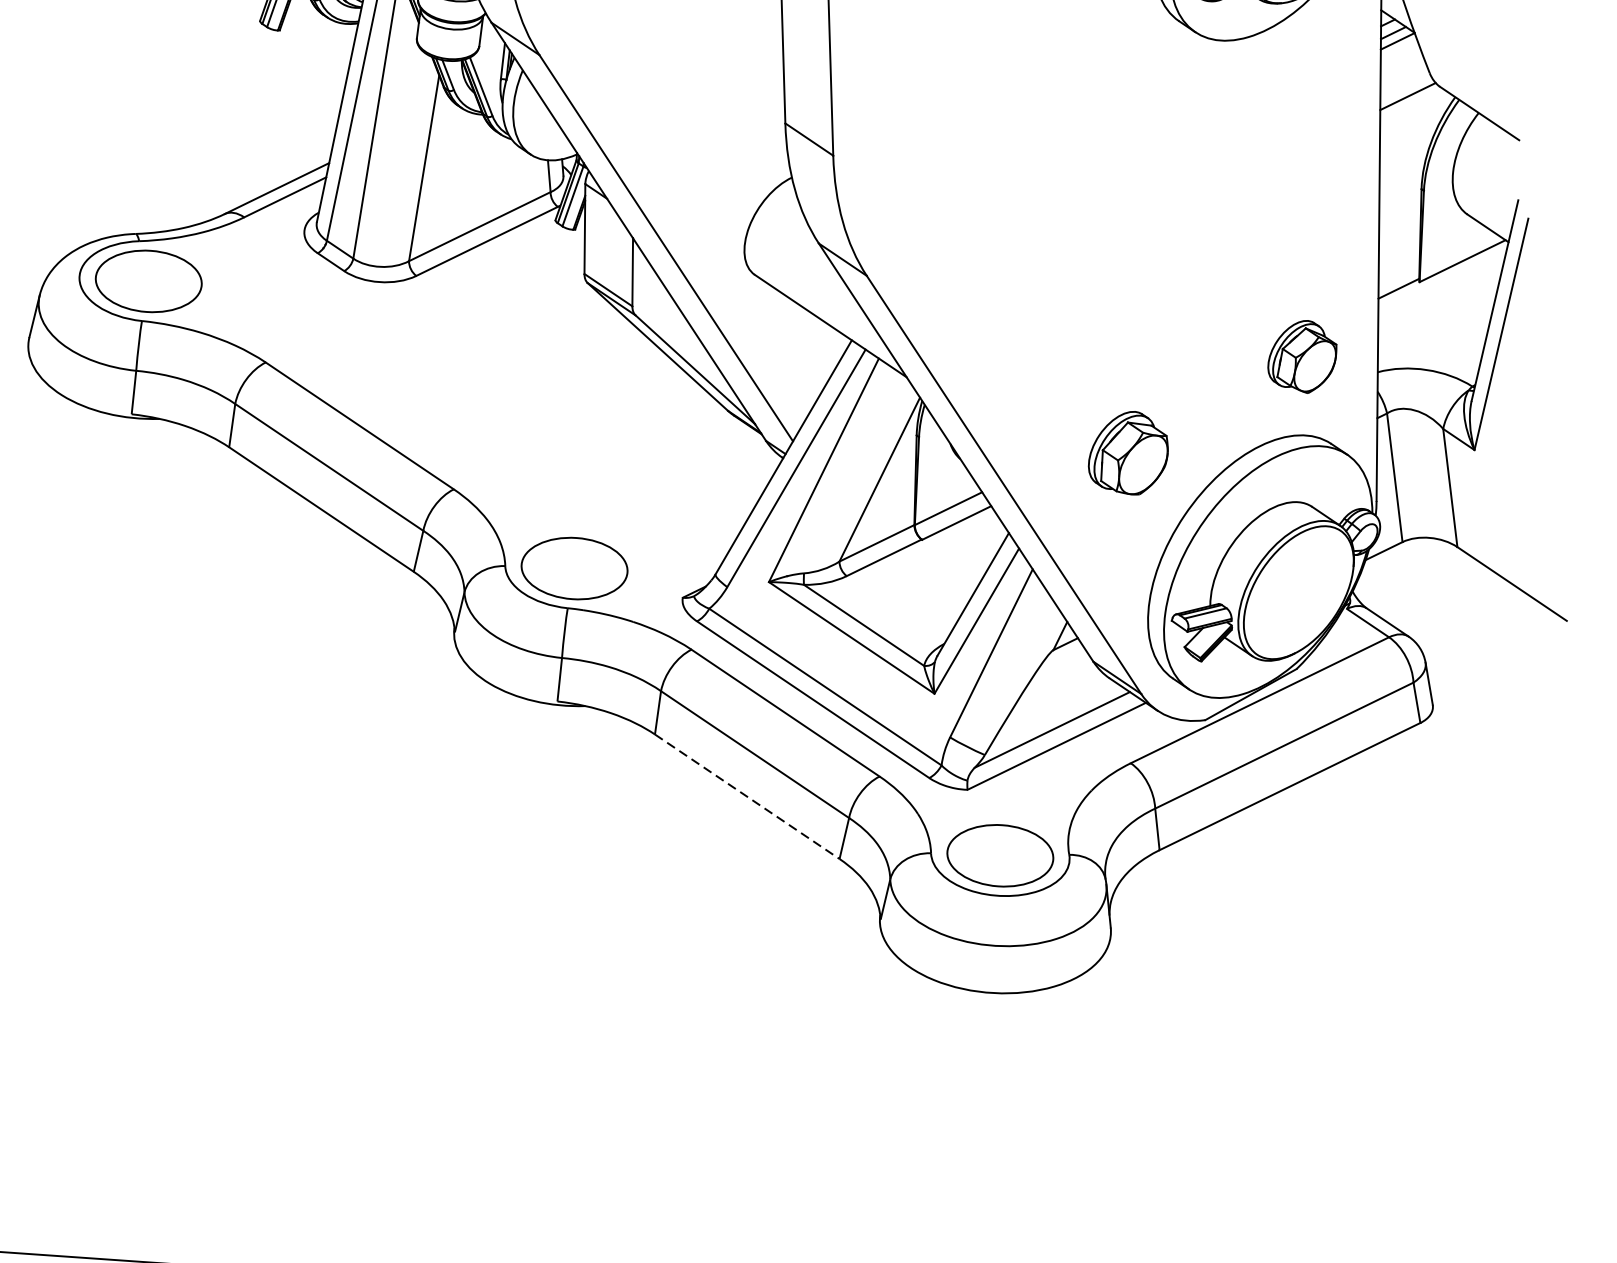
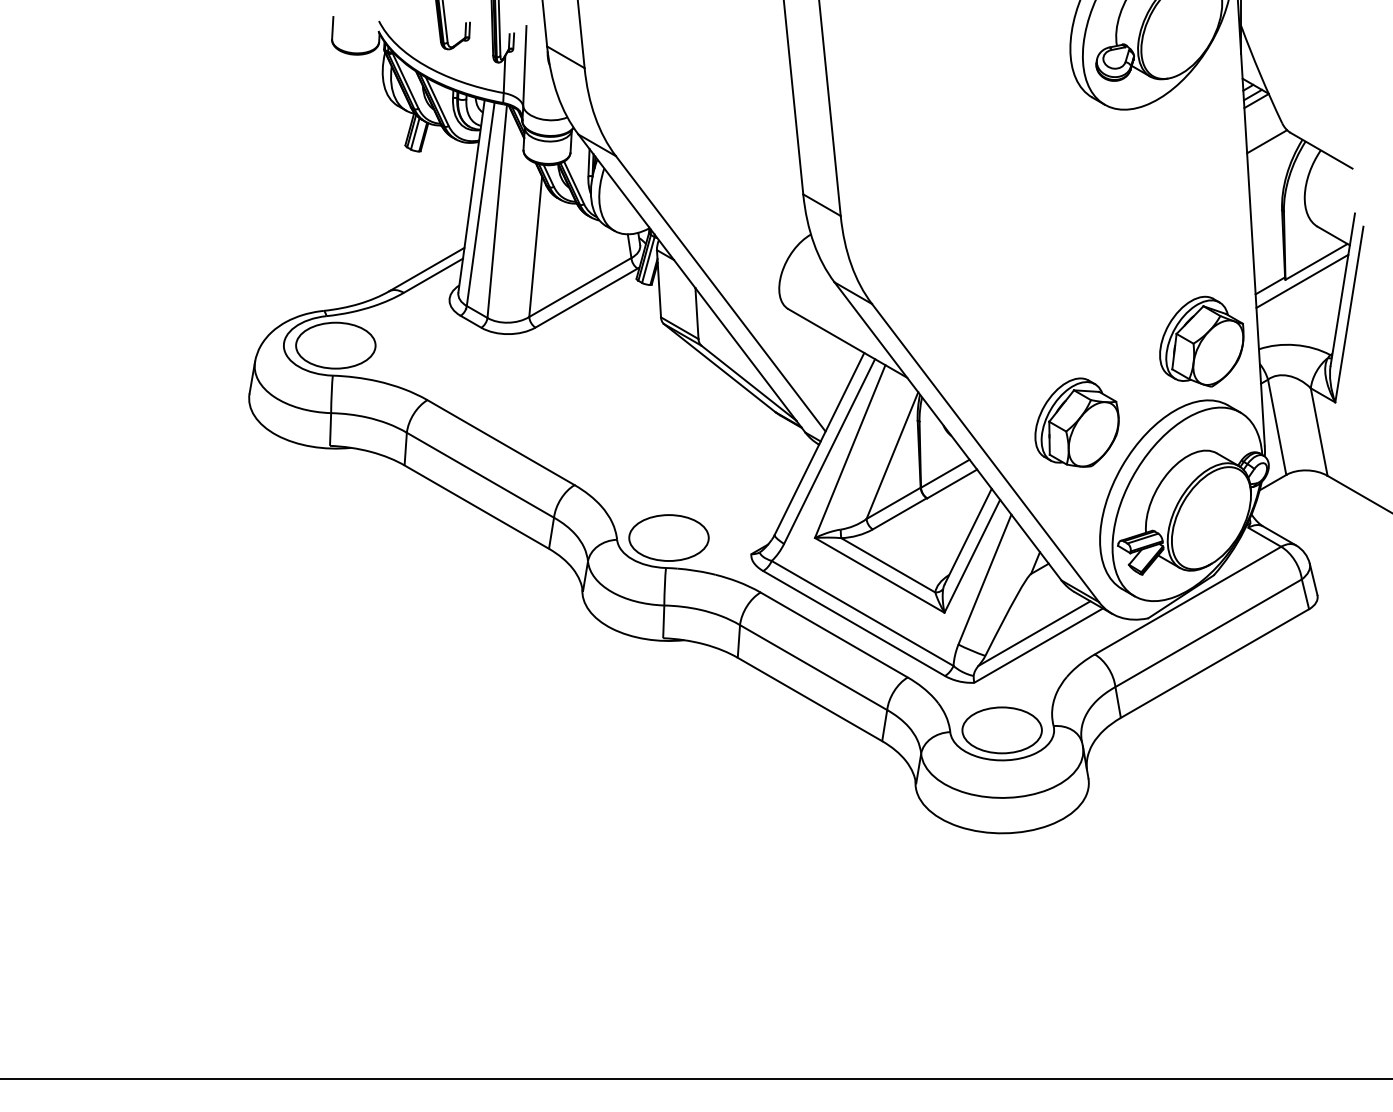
line: (1442, 284) -> (1302, 280), added
part: (1302, 356) -> (1201, 341), size x1.67
part: (1128, 452) -> (1076, 422), size x1.43
line: (747, 796) -> (810, 699), dashed -> solid

